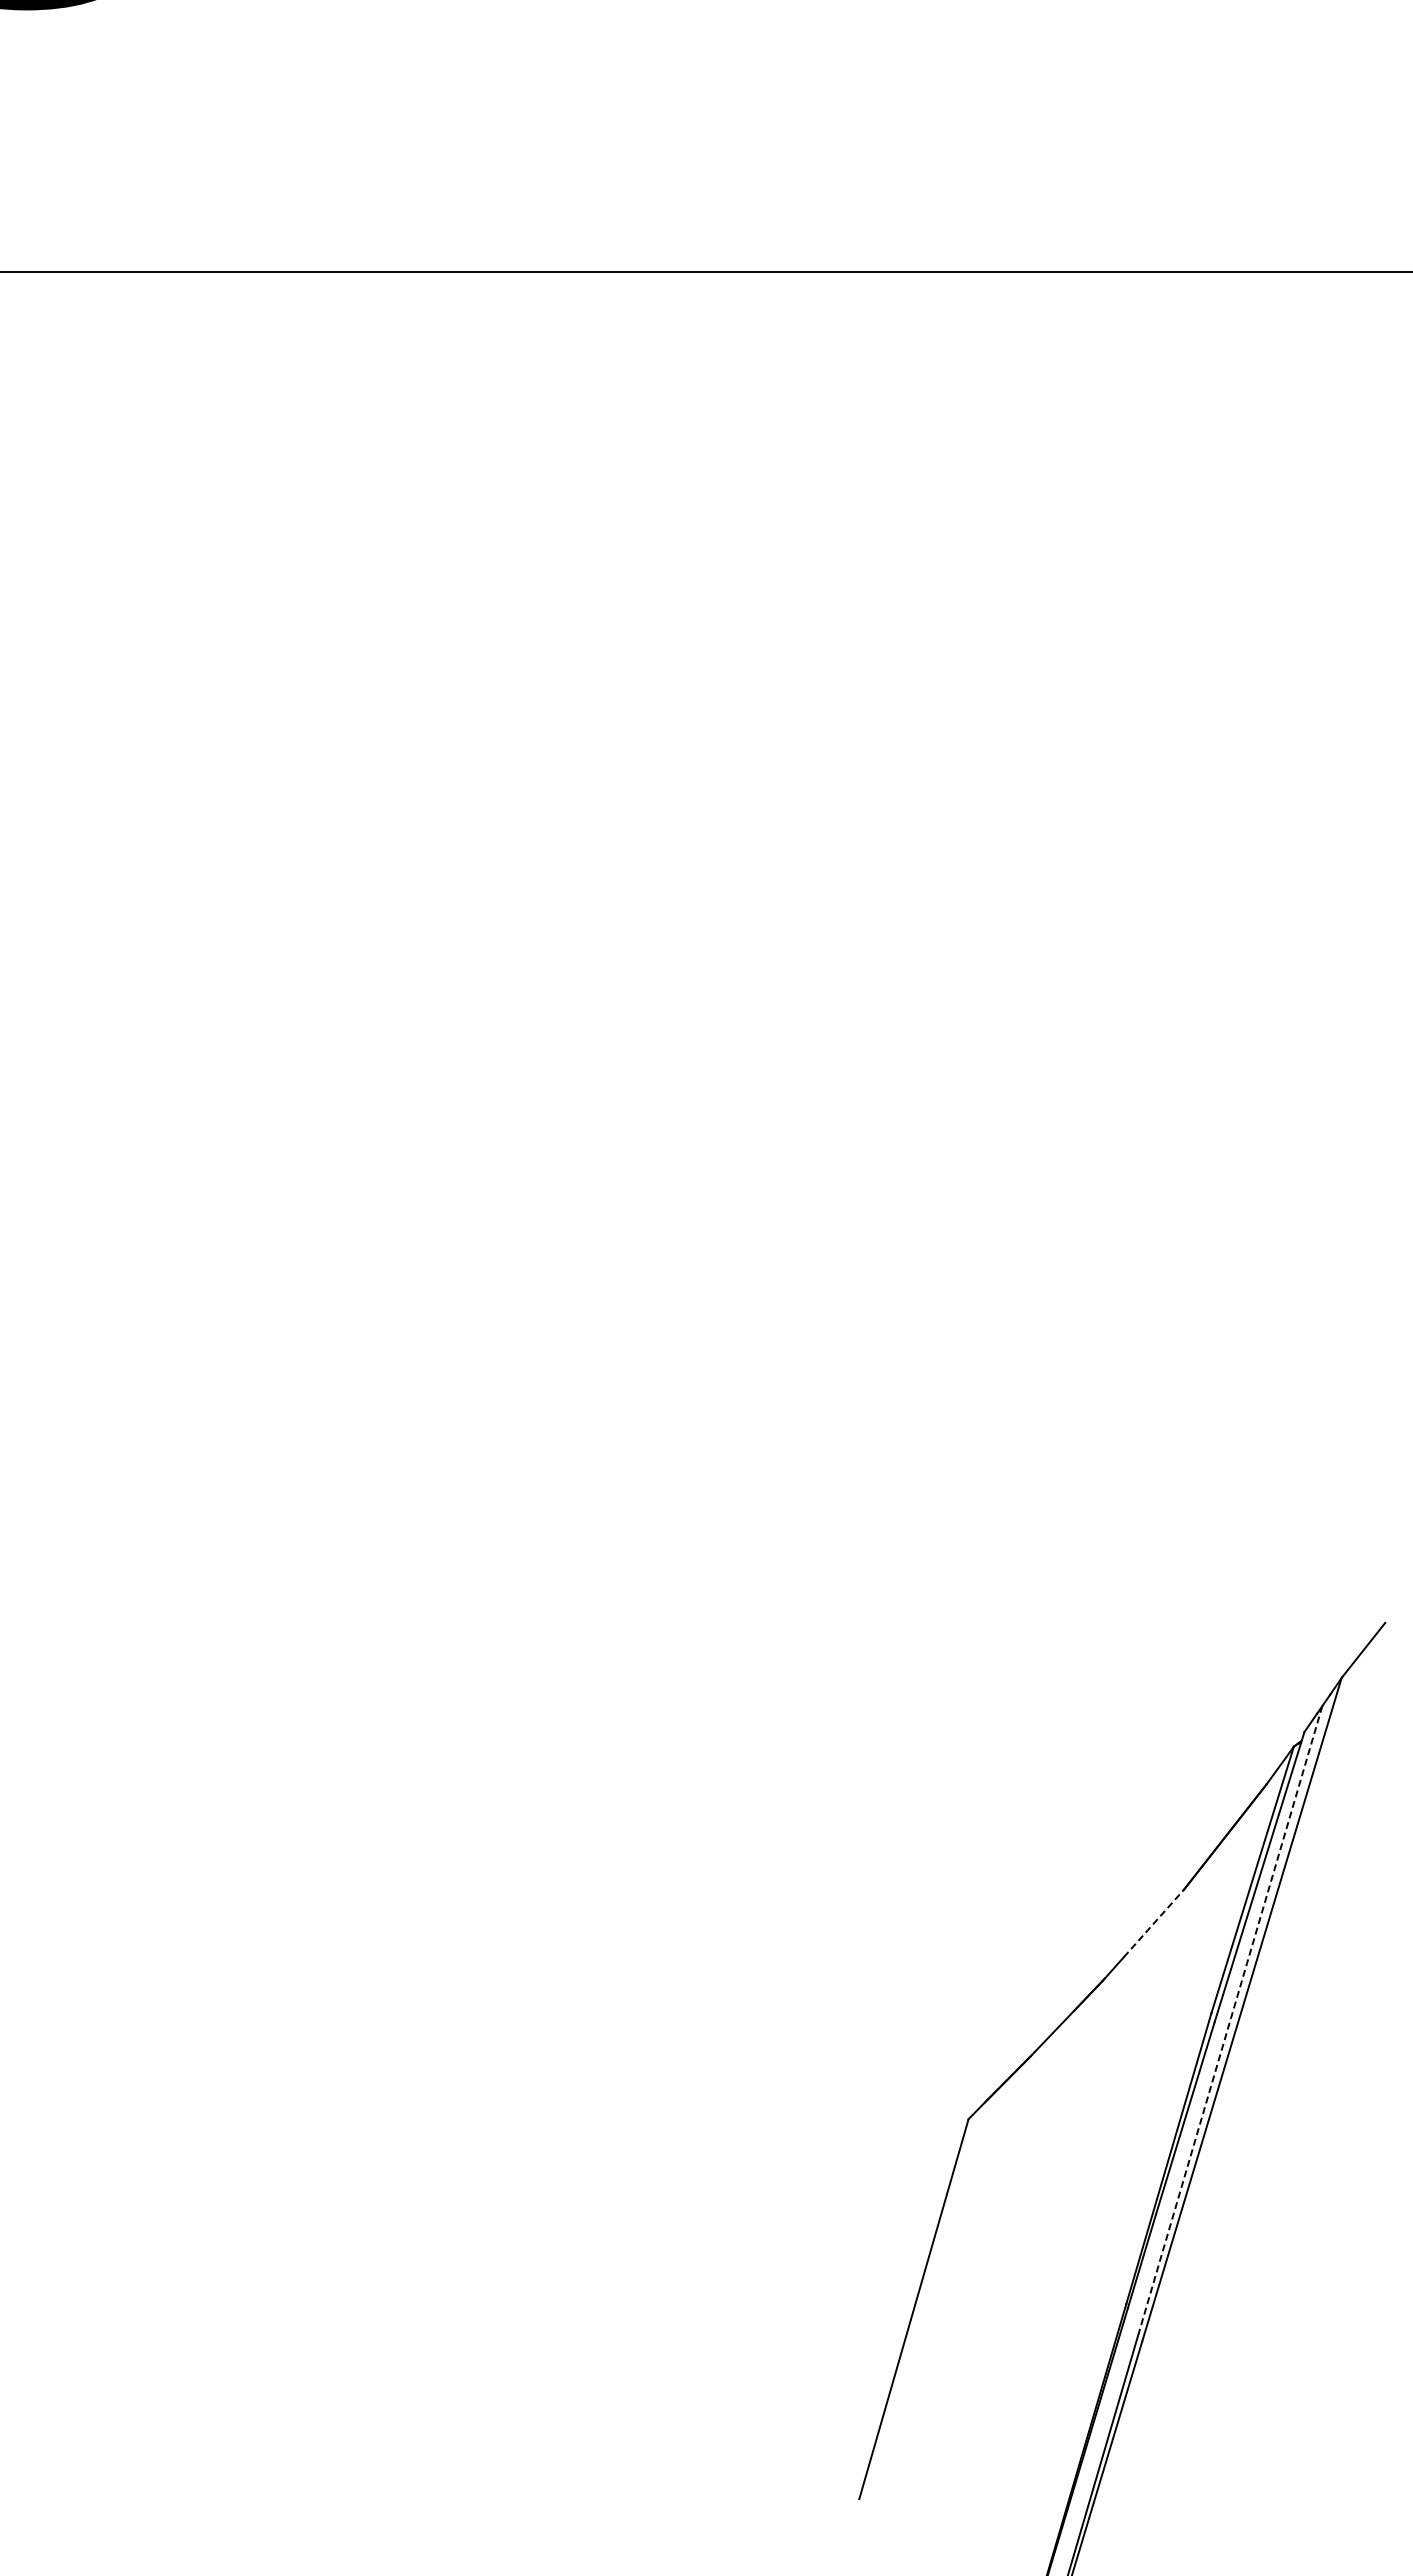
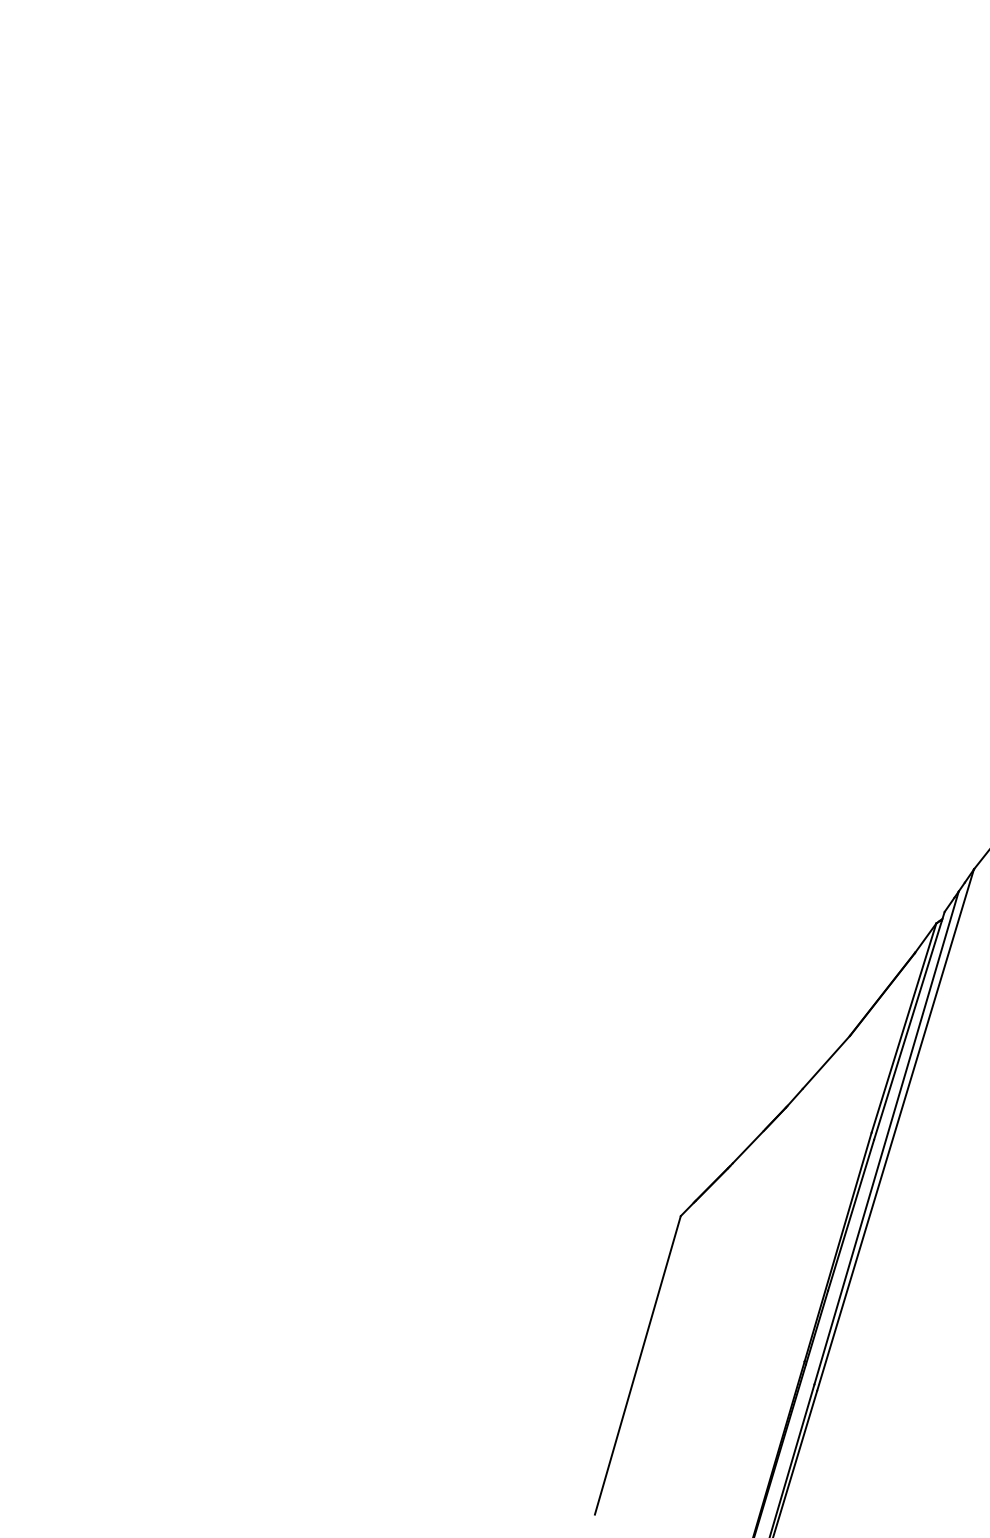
line: (1154, 1923) -> (826, 1062), dashed -> solid
line: (1230, 2019) -> (886, 1137), dashed -> solid

